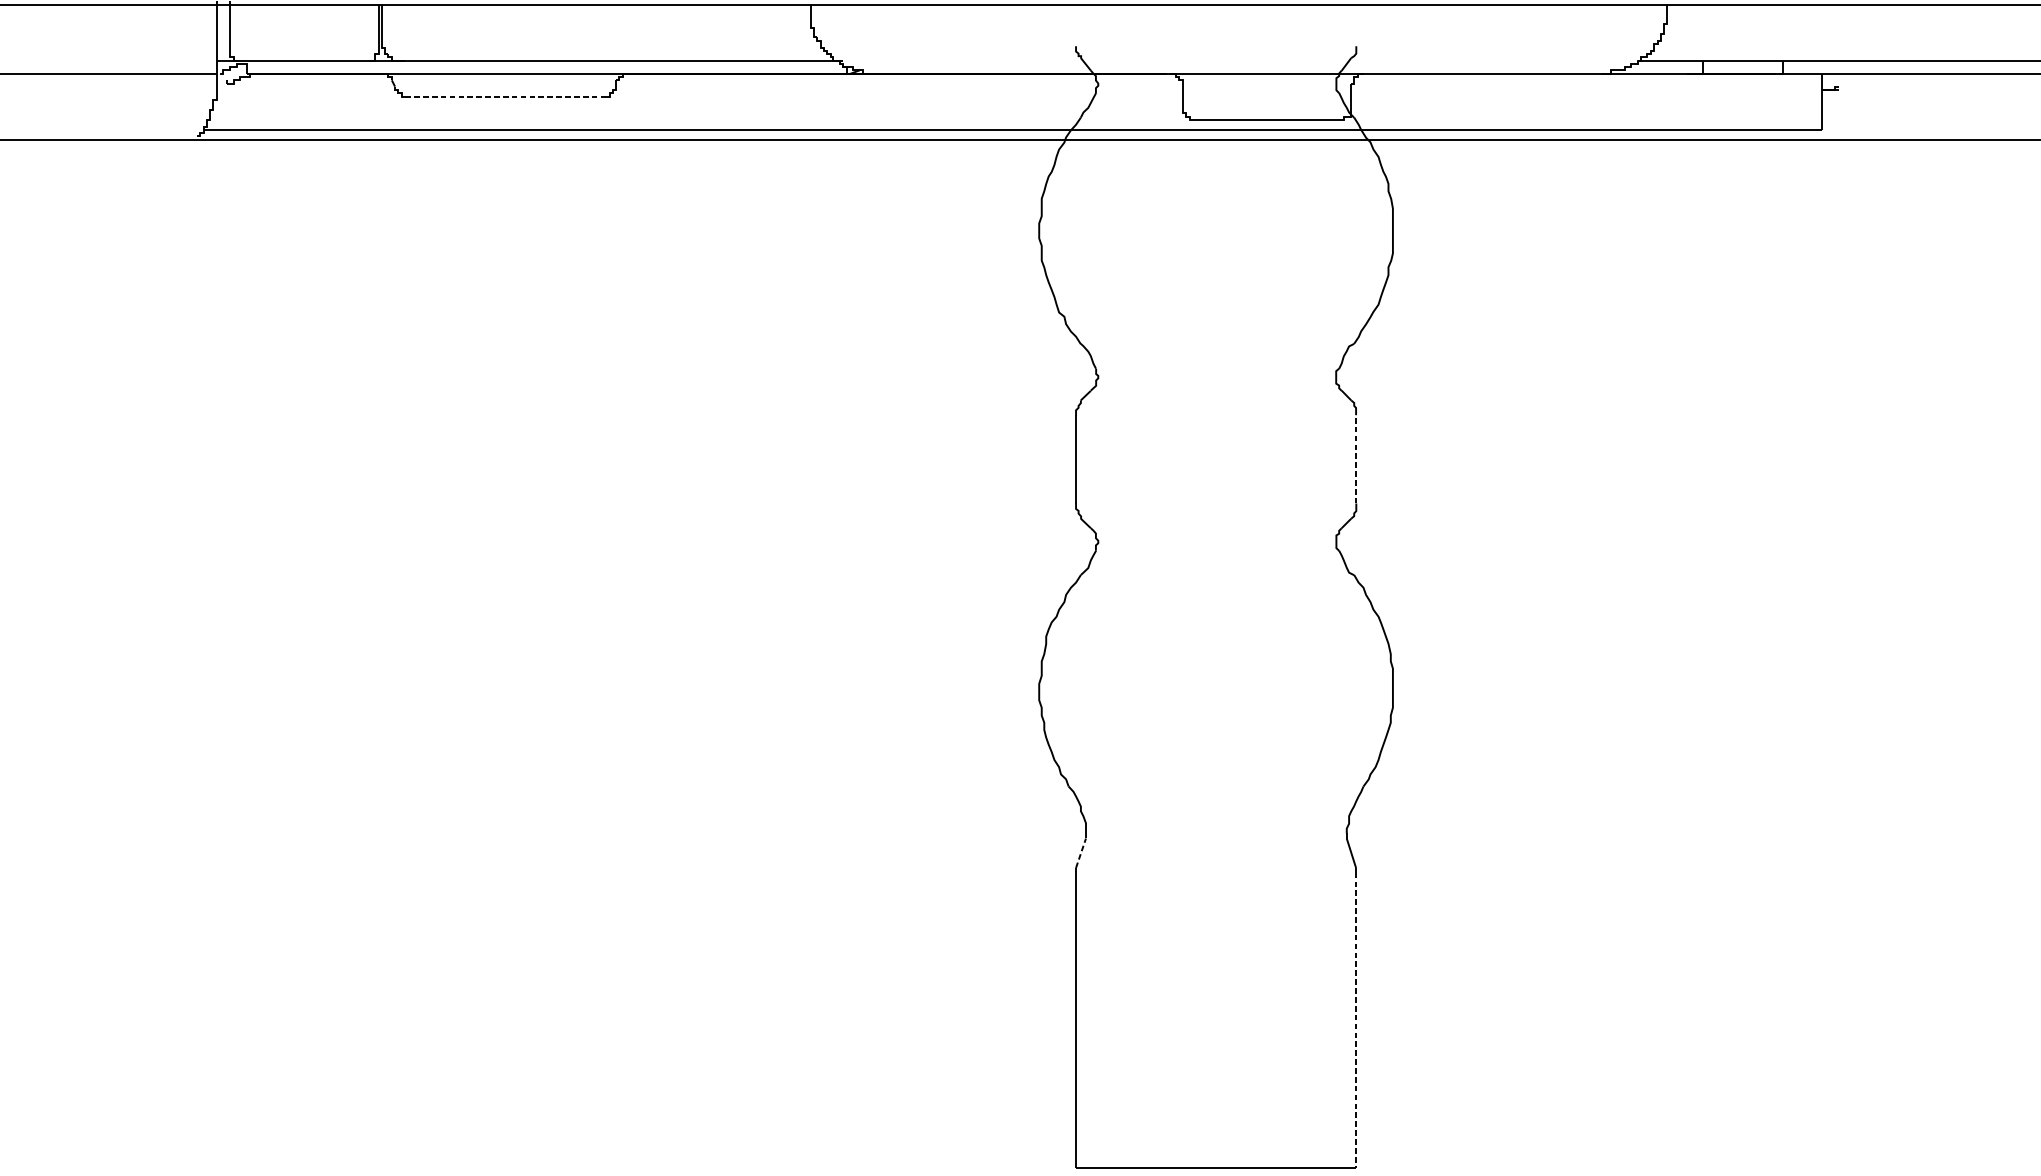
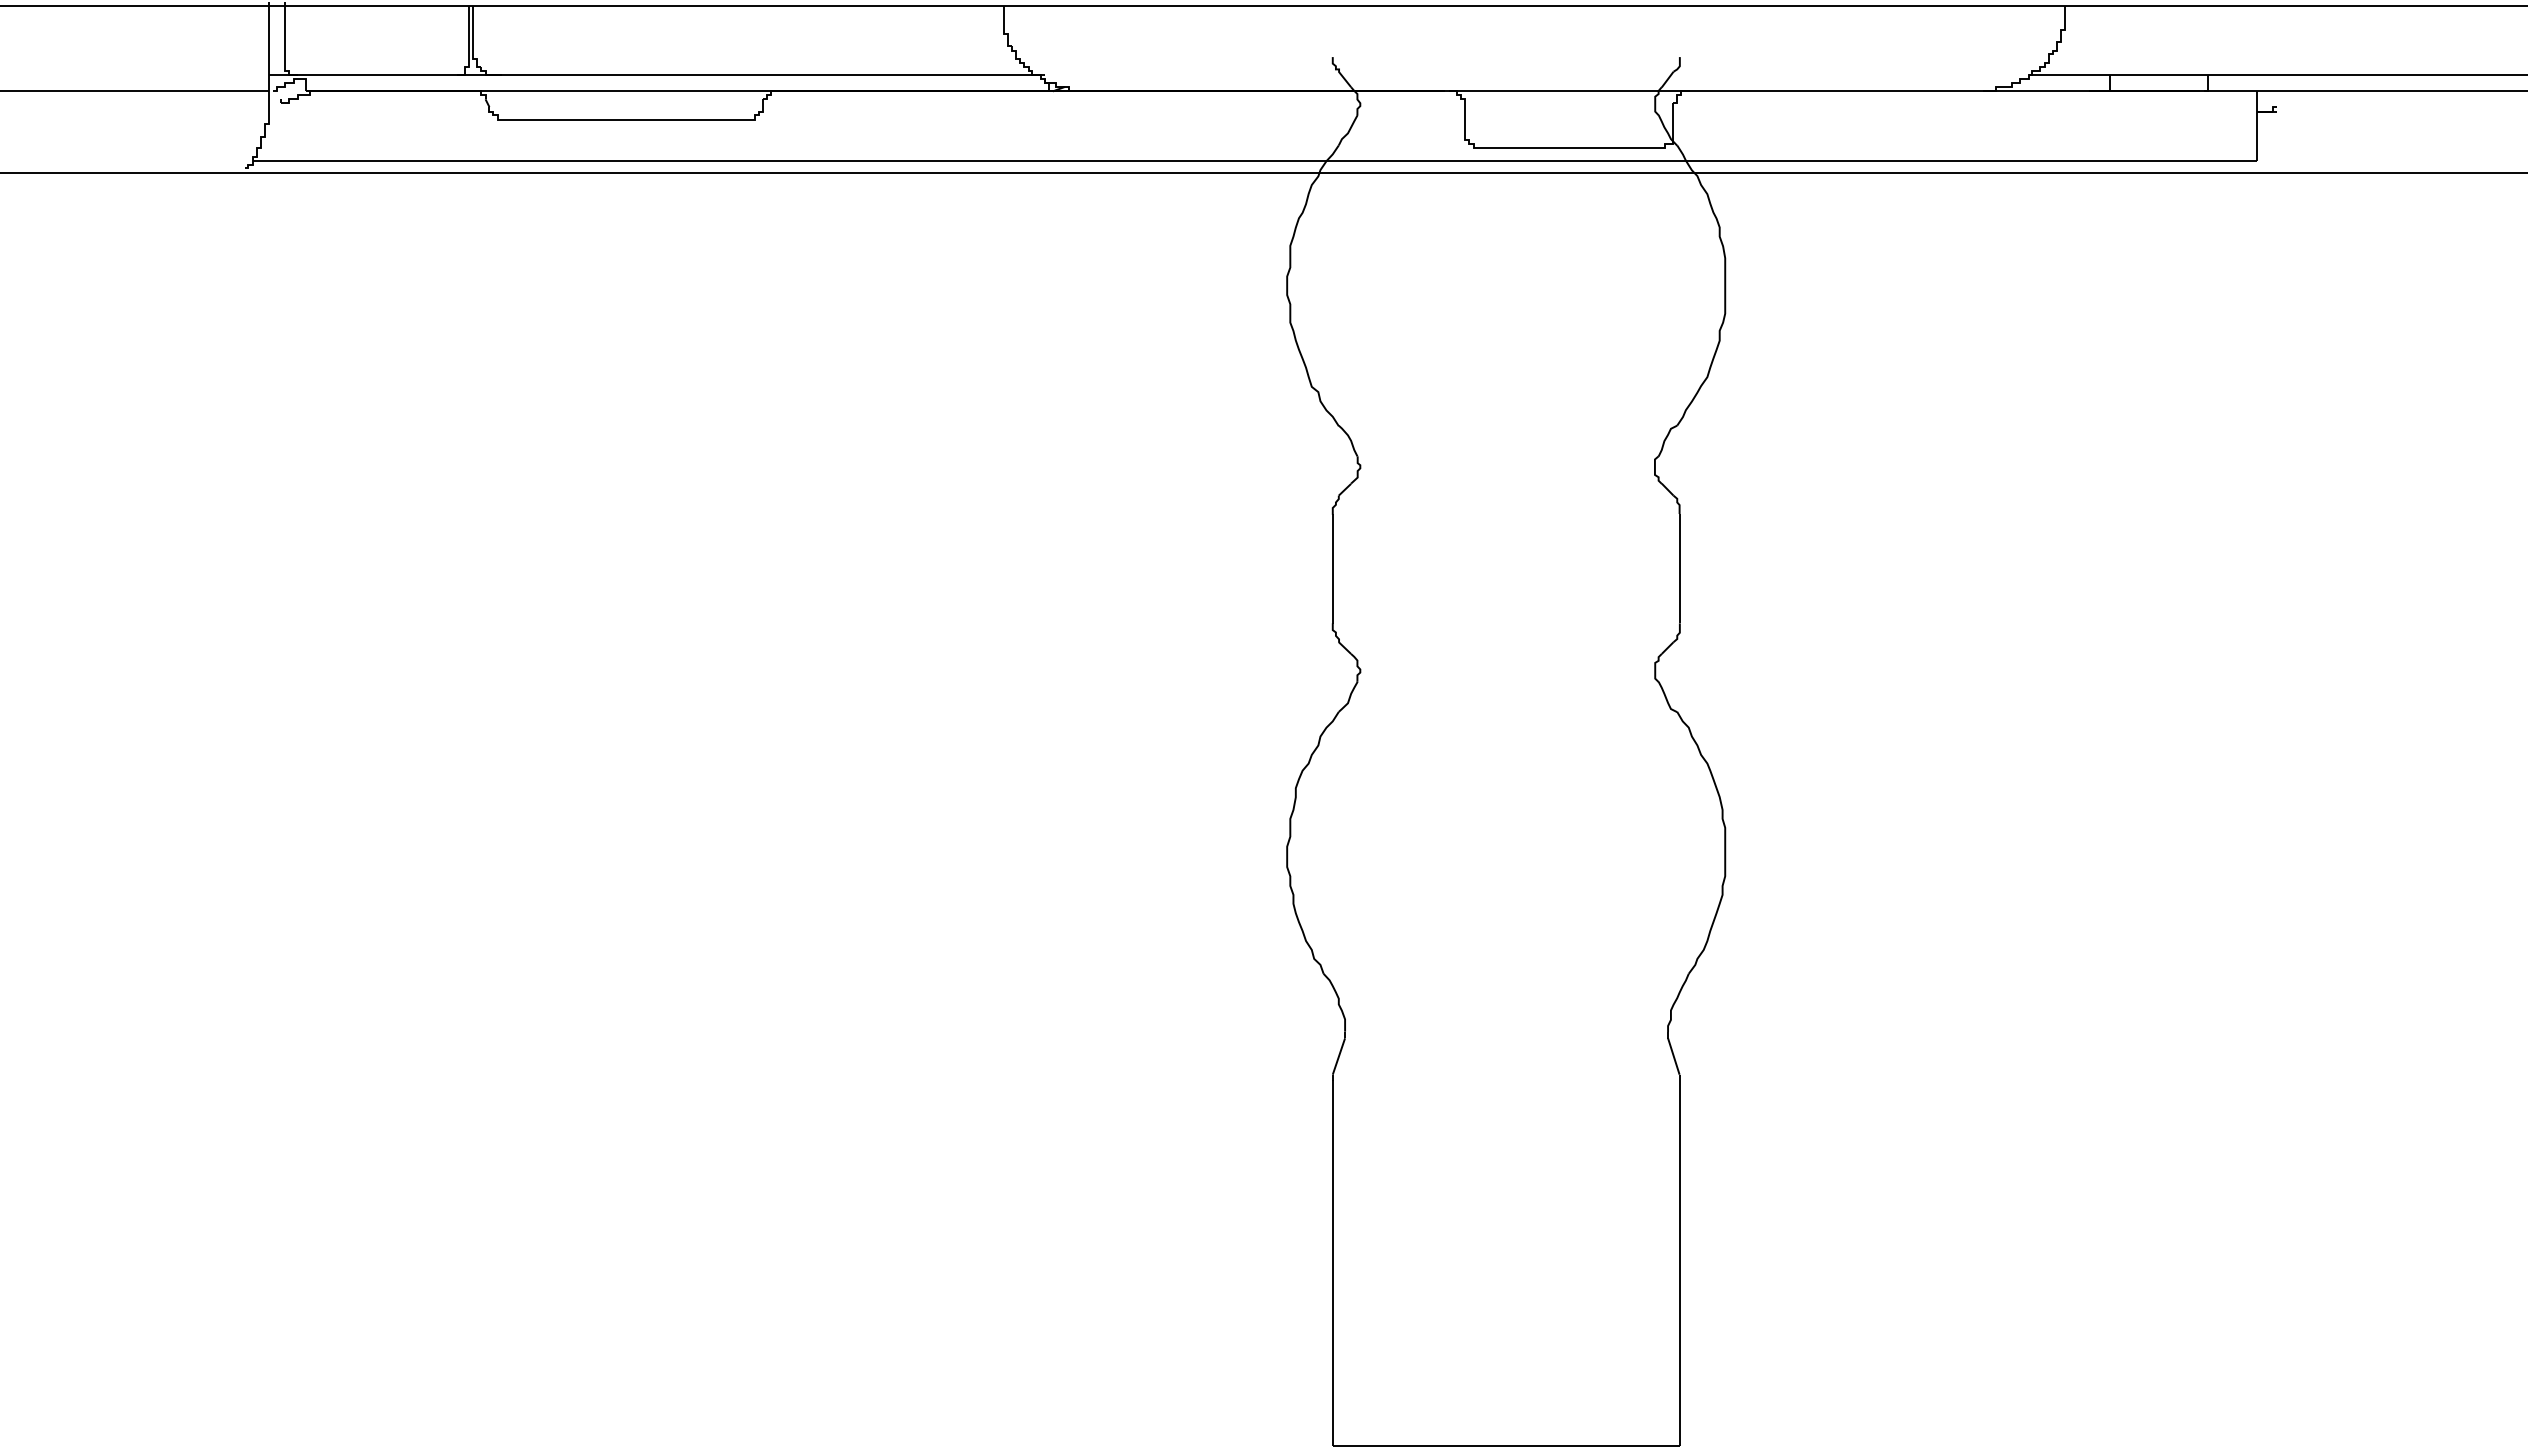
line: (504, 97) -> (624, 120), dashed -> solid
line: (1356, 459) -> (1679, 568), dashed -> solid
line: (1081, 853) -> (1339, 1056), dashed -> solid
line: (1356, 1020) -> (1679, 1263), dashed -> solid

